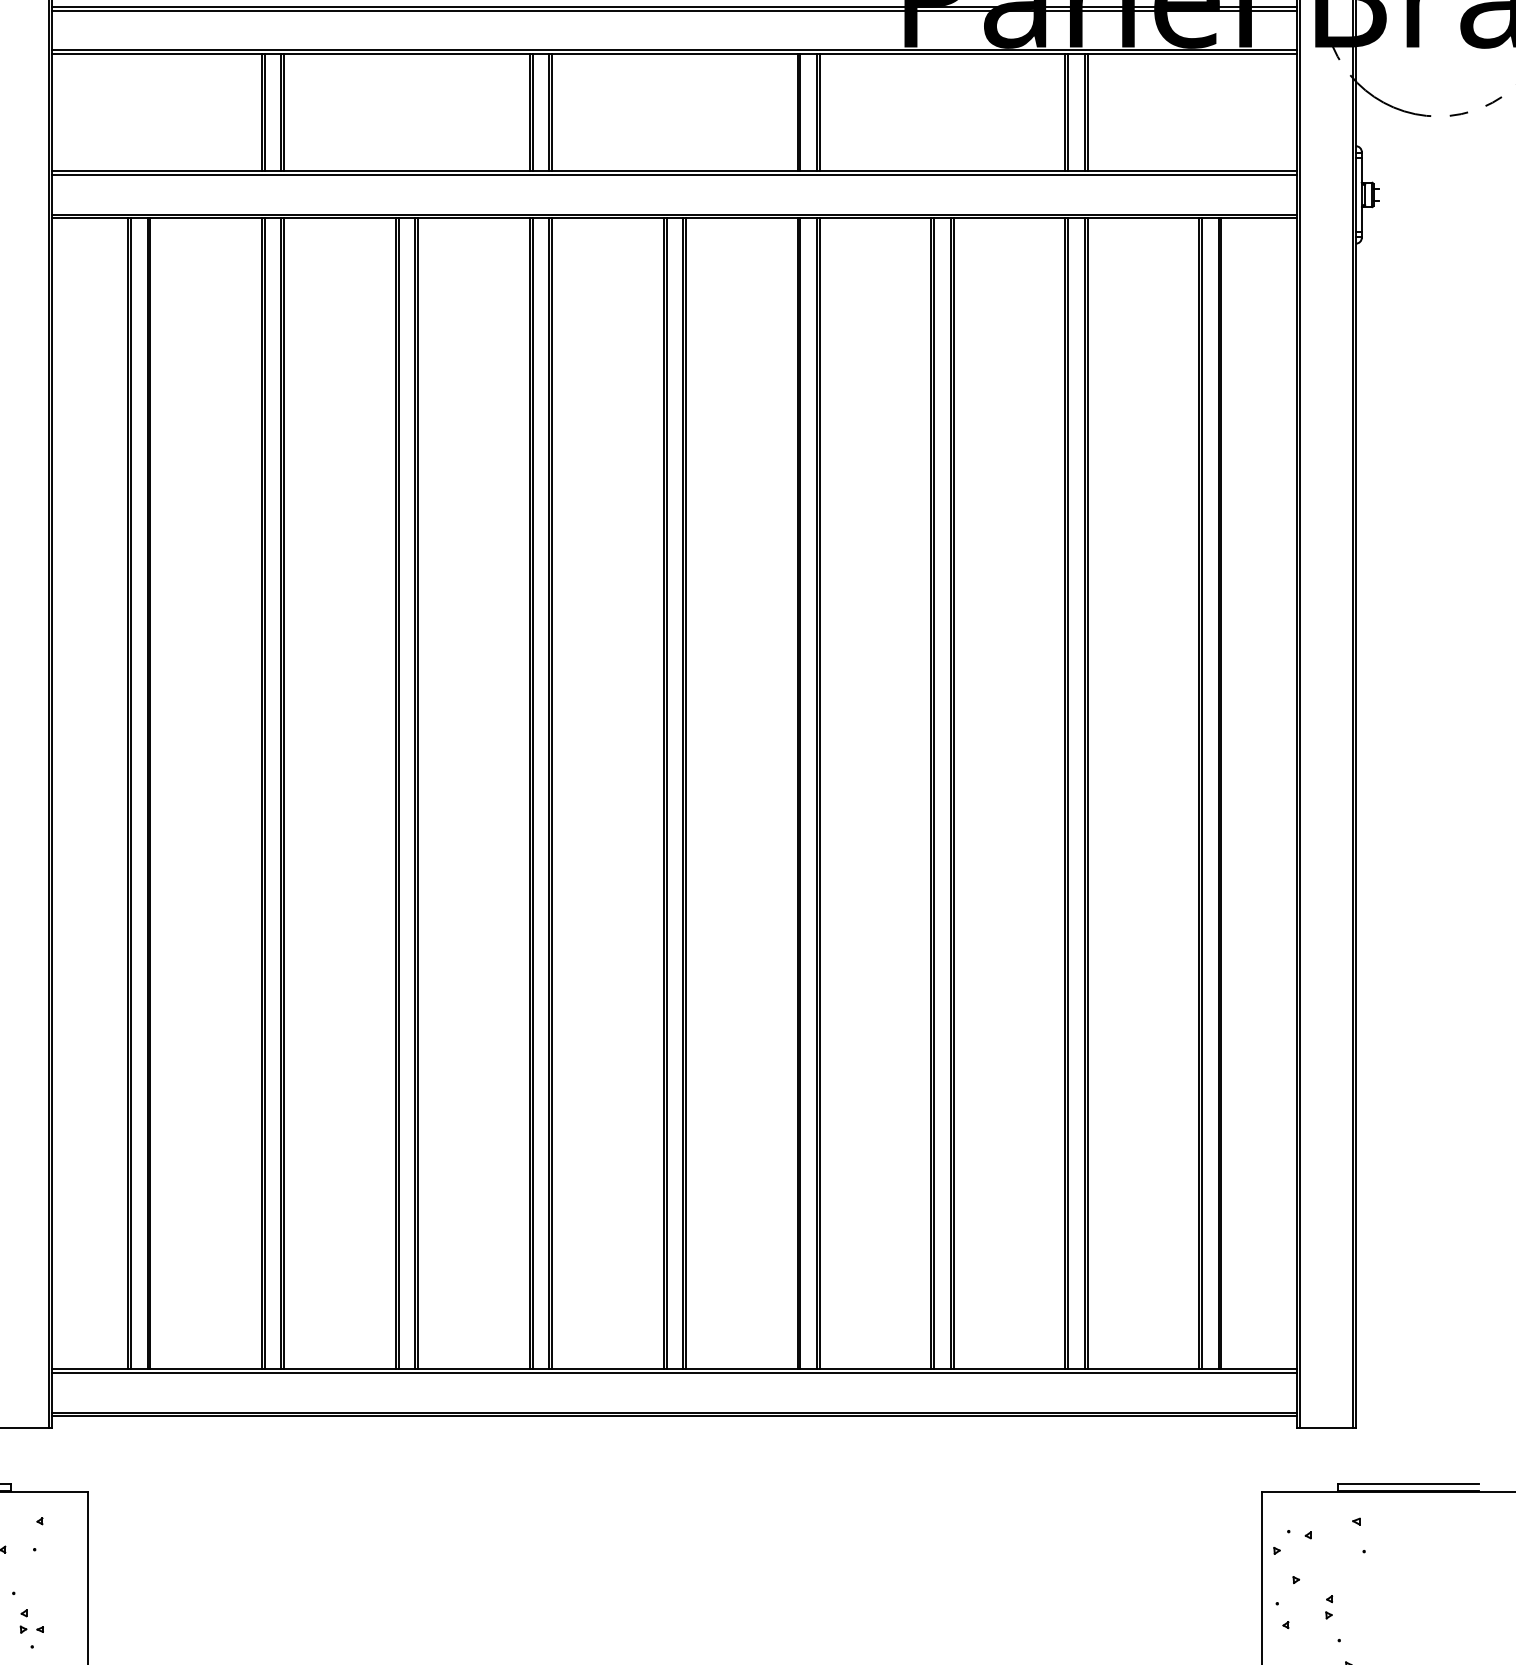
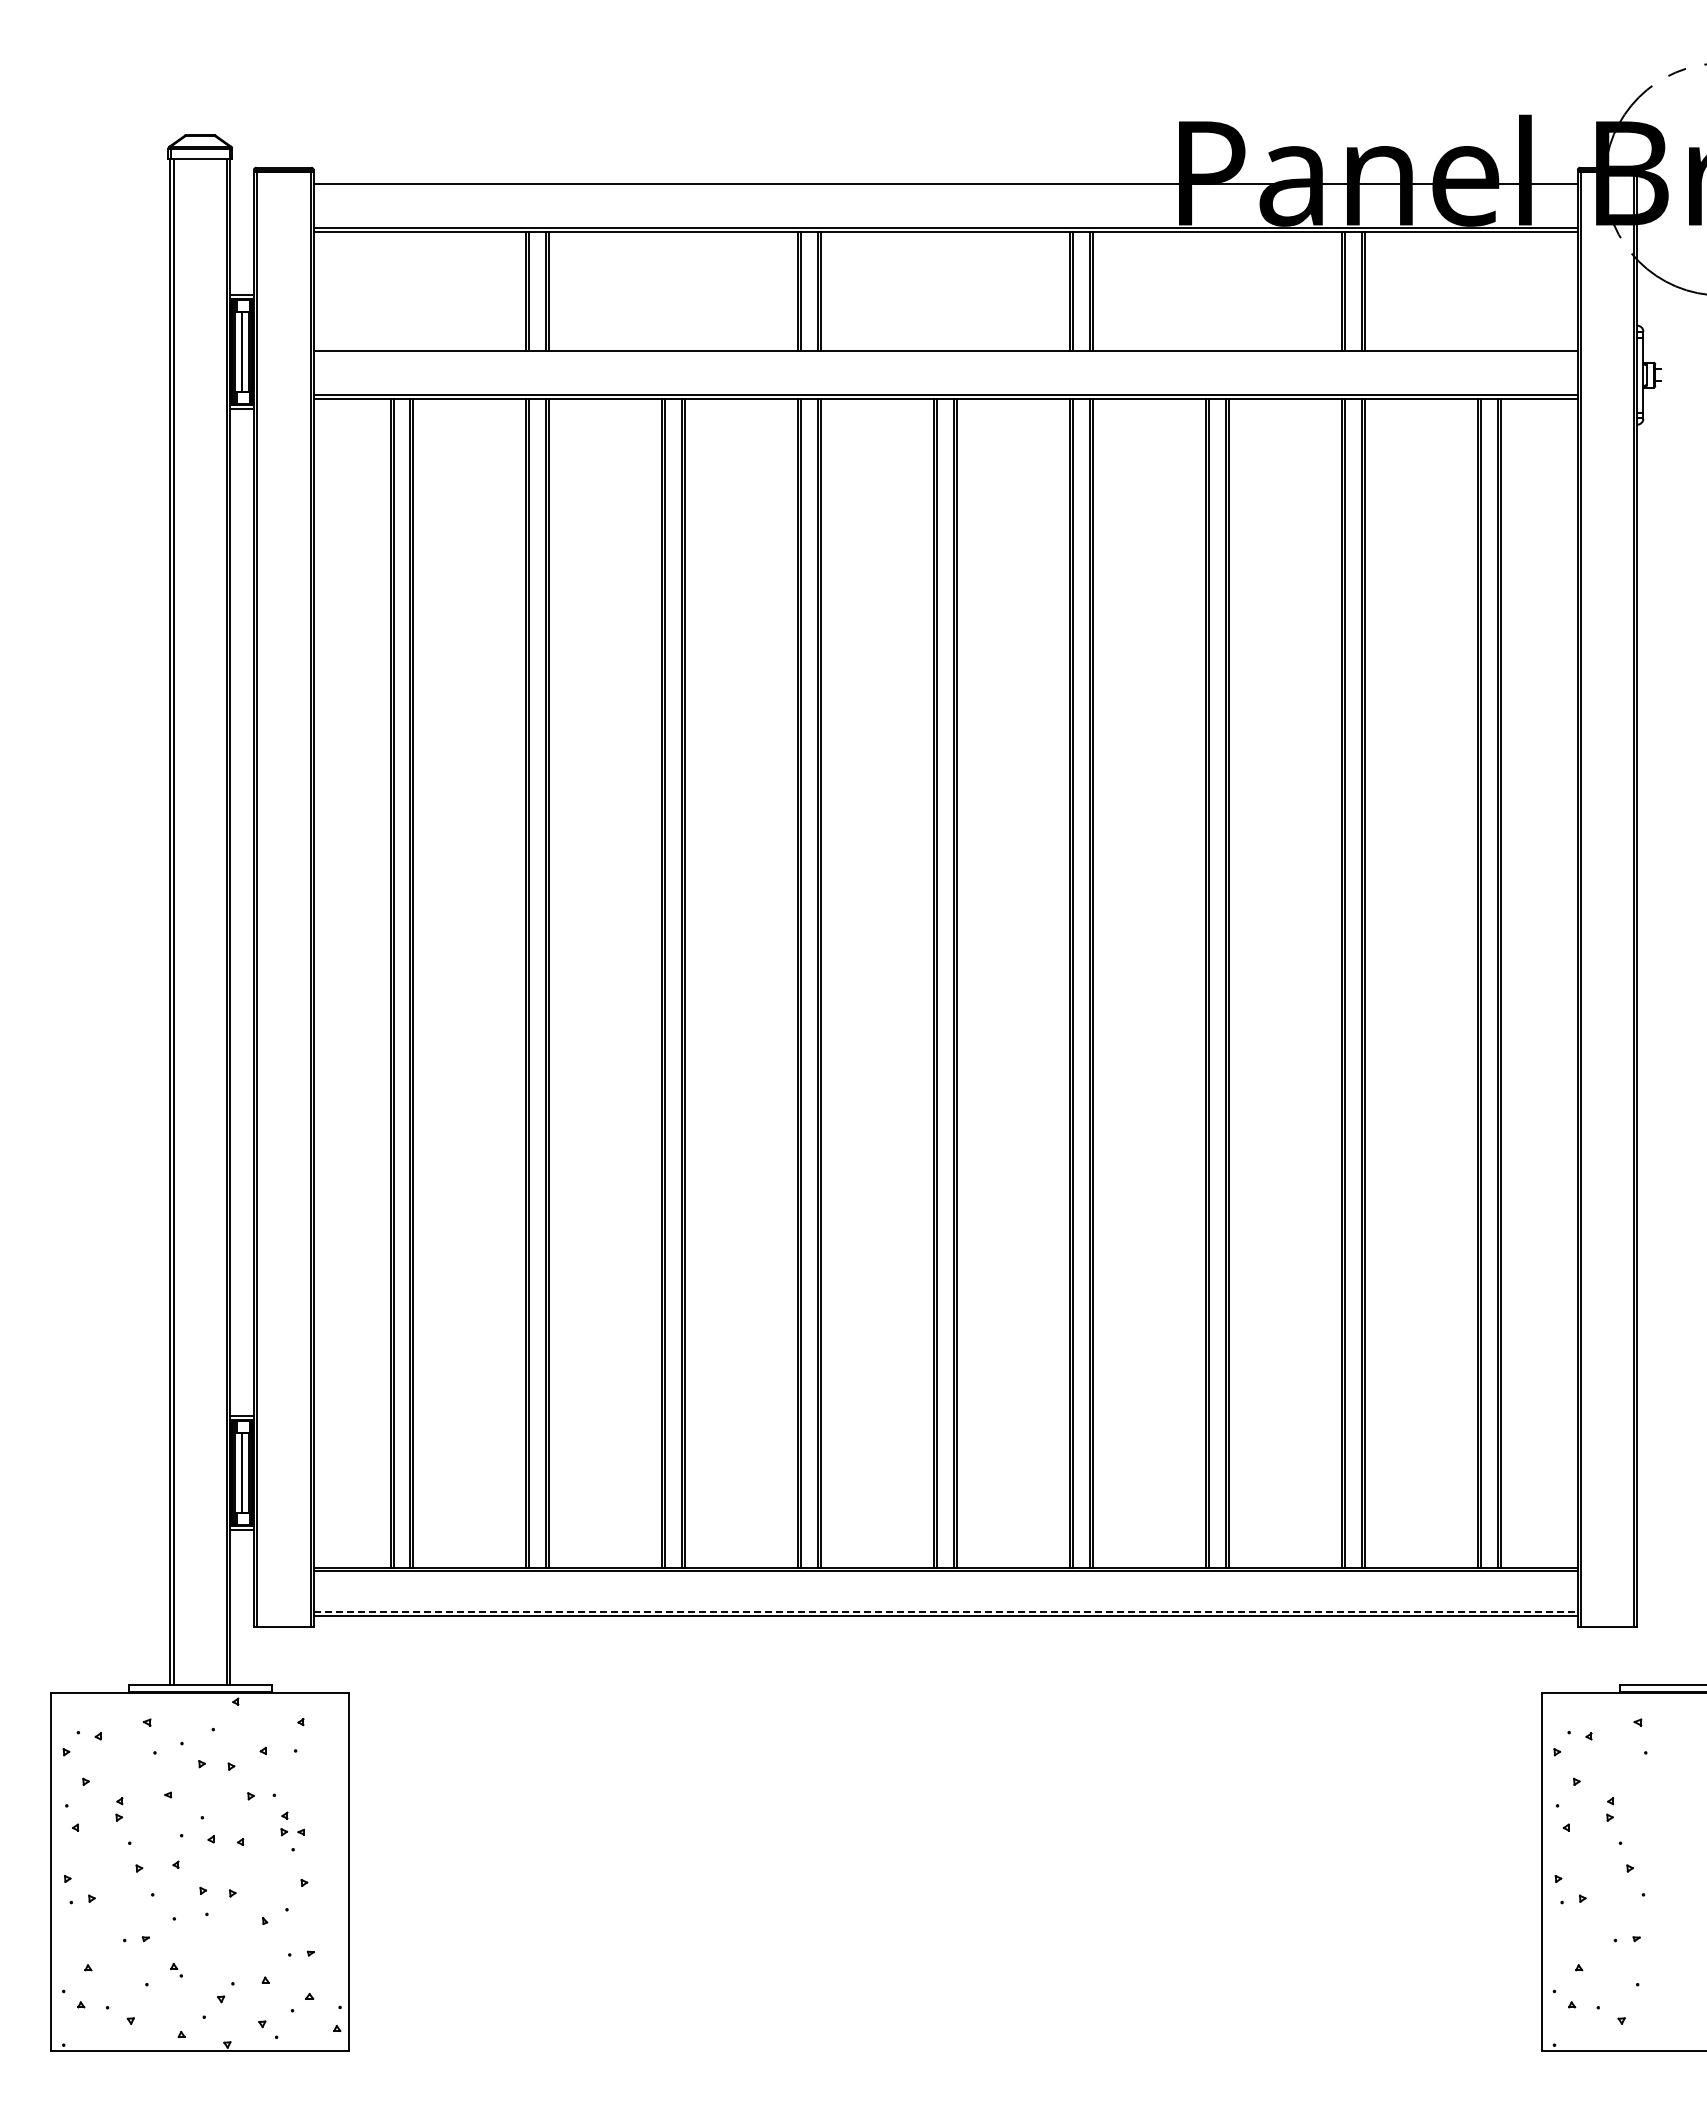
line: (674, 10) -> (945, 187), removed
line: (674, 174) -> (945, 354), removed
line: (675, 1412) -> (946, 1611), solid -> dashed

